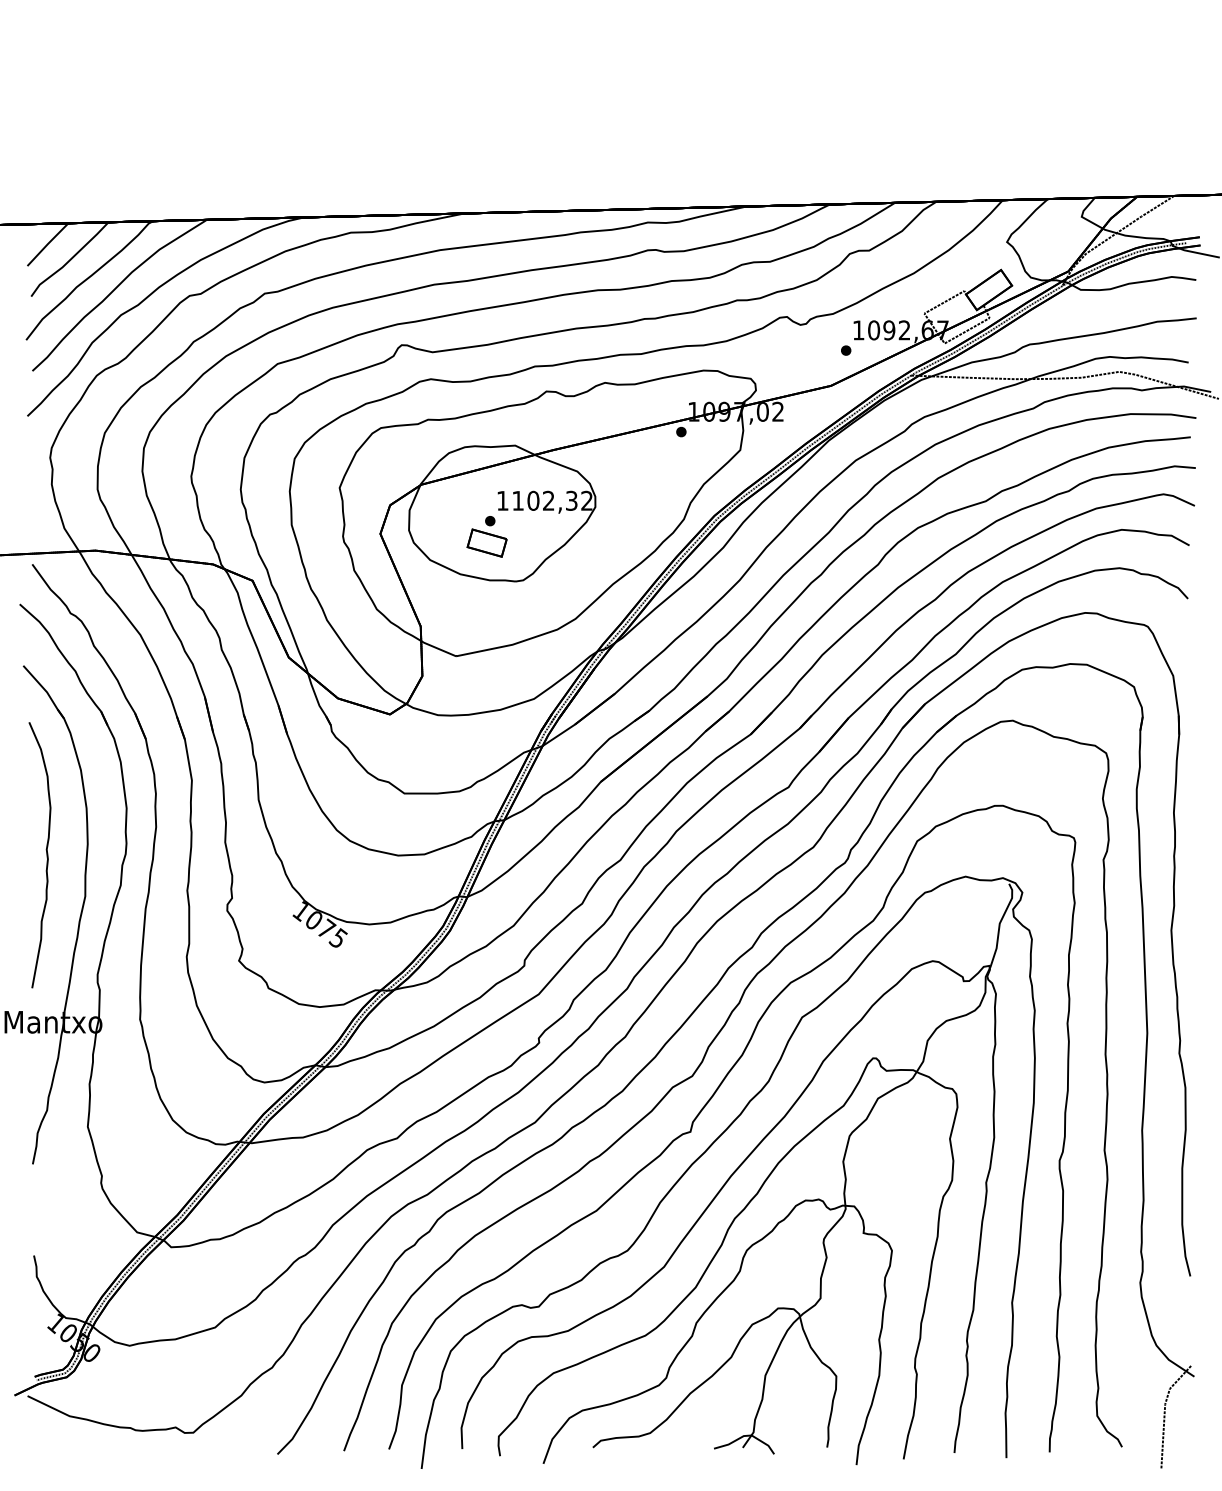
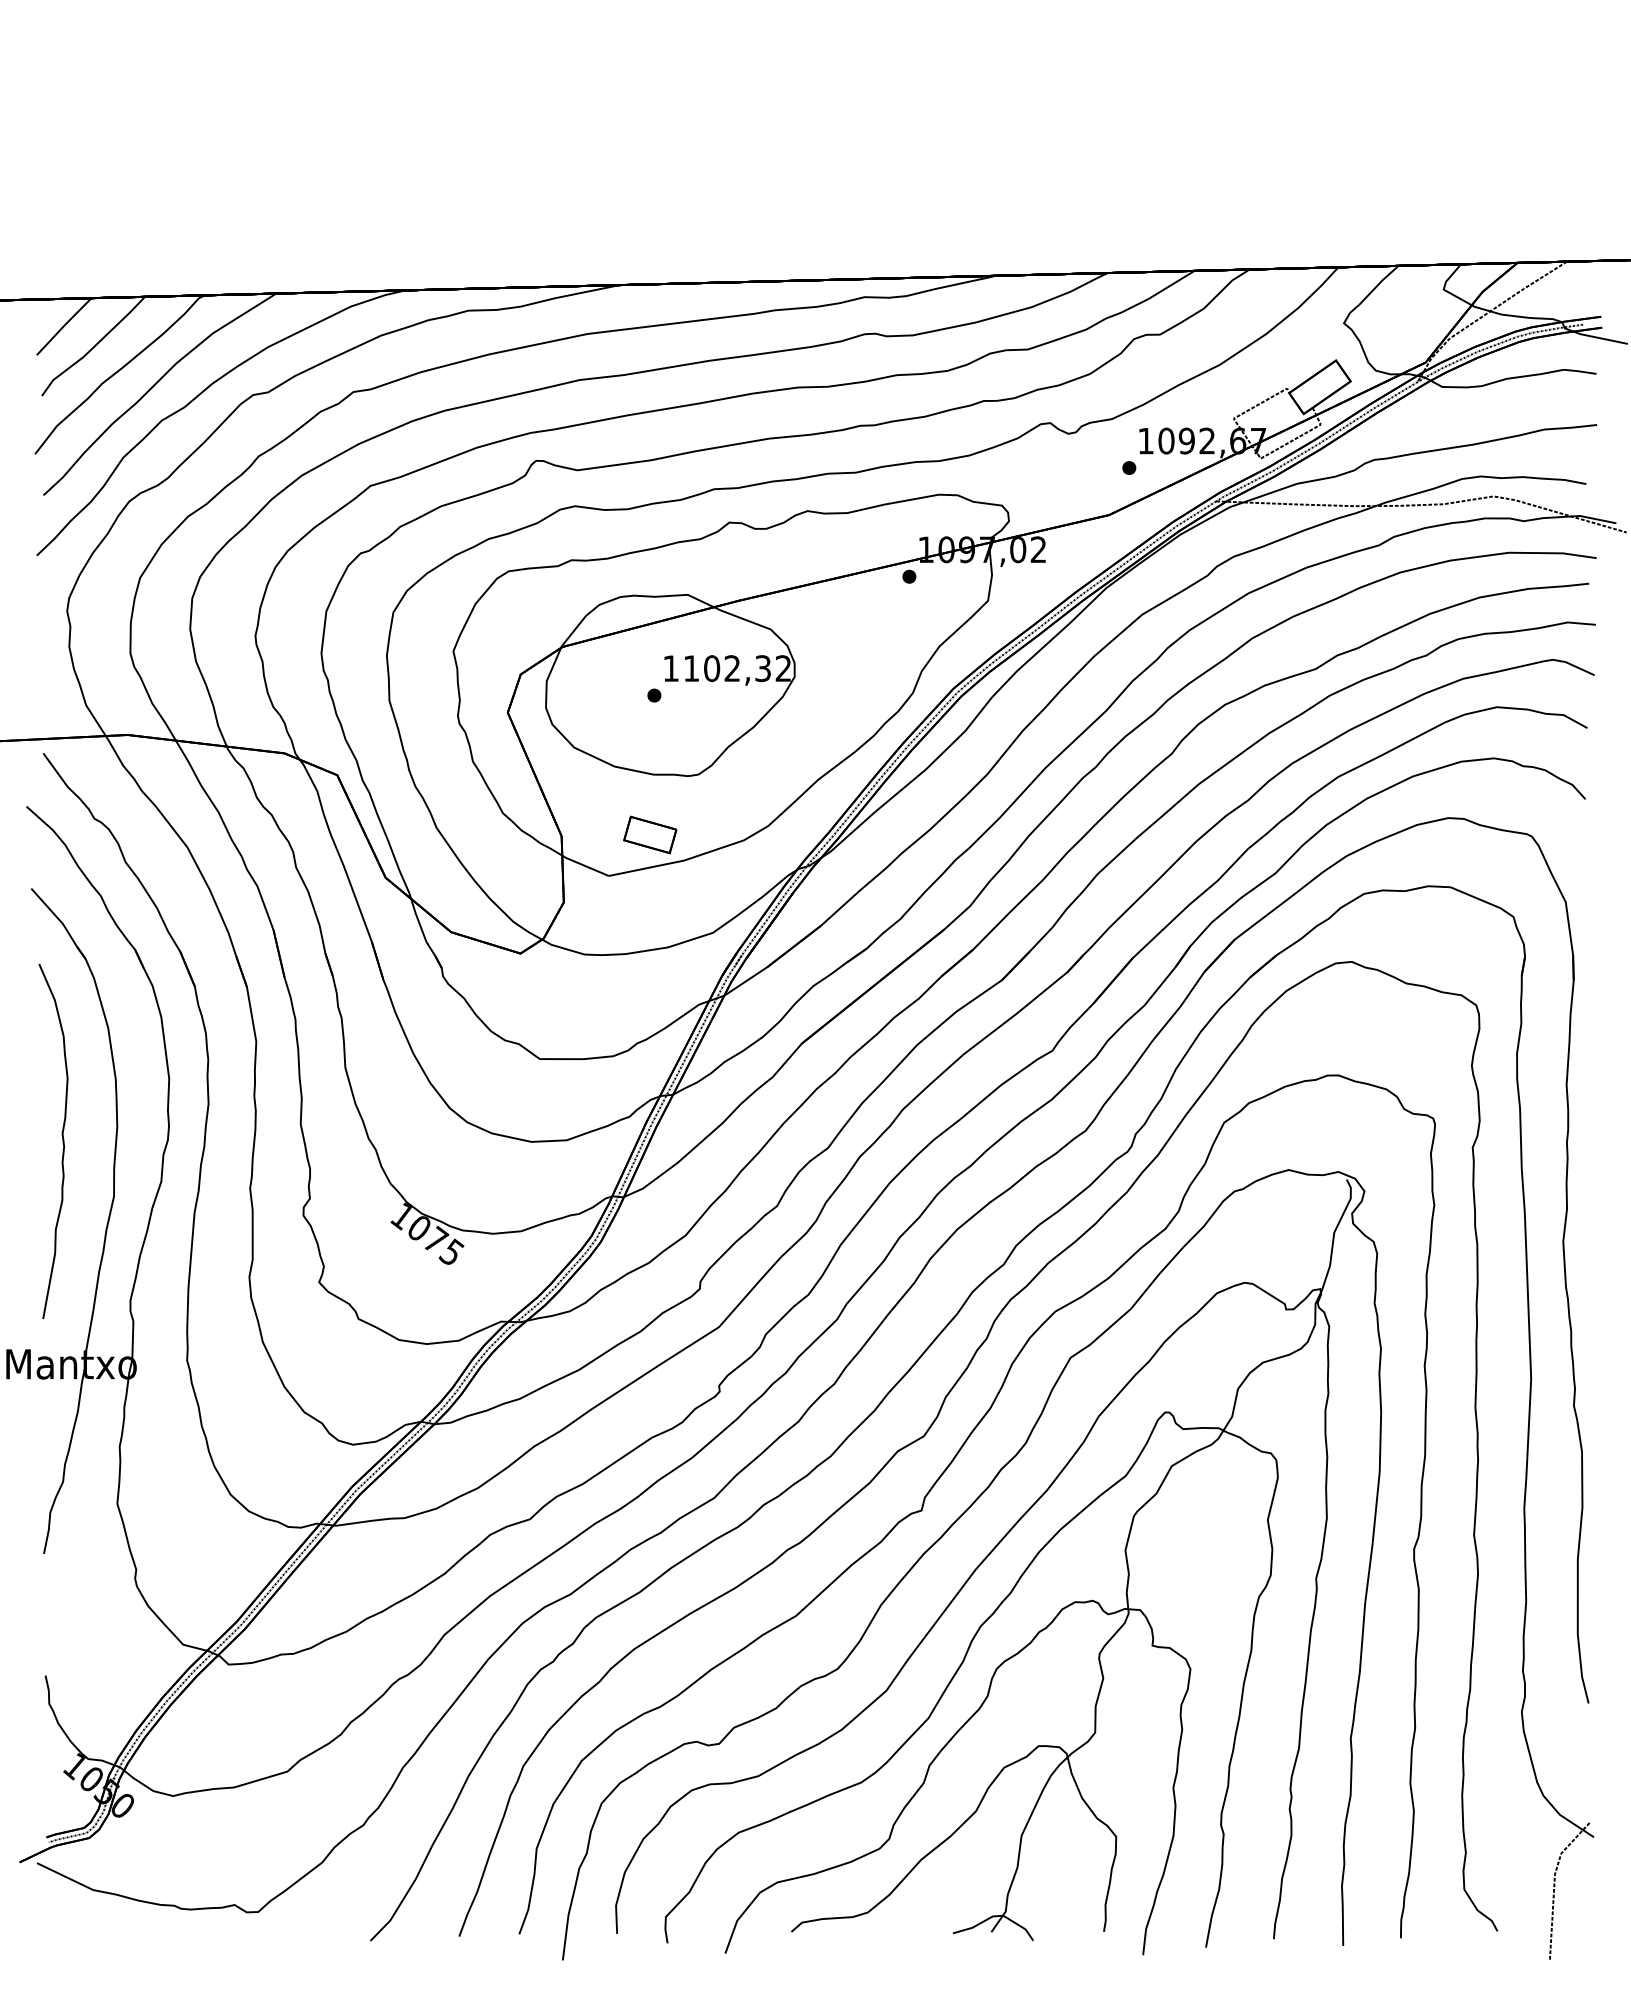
part: (487, 542) -> (650, 834), moved

